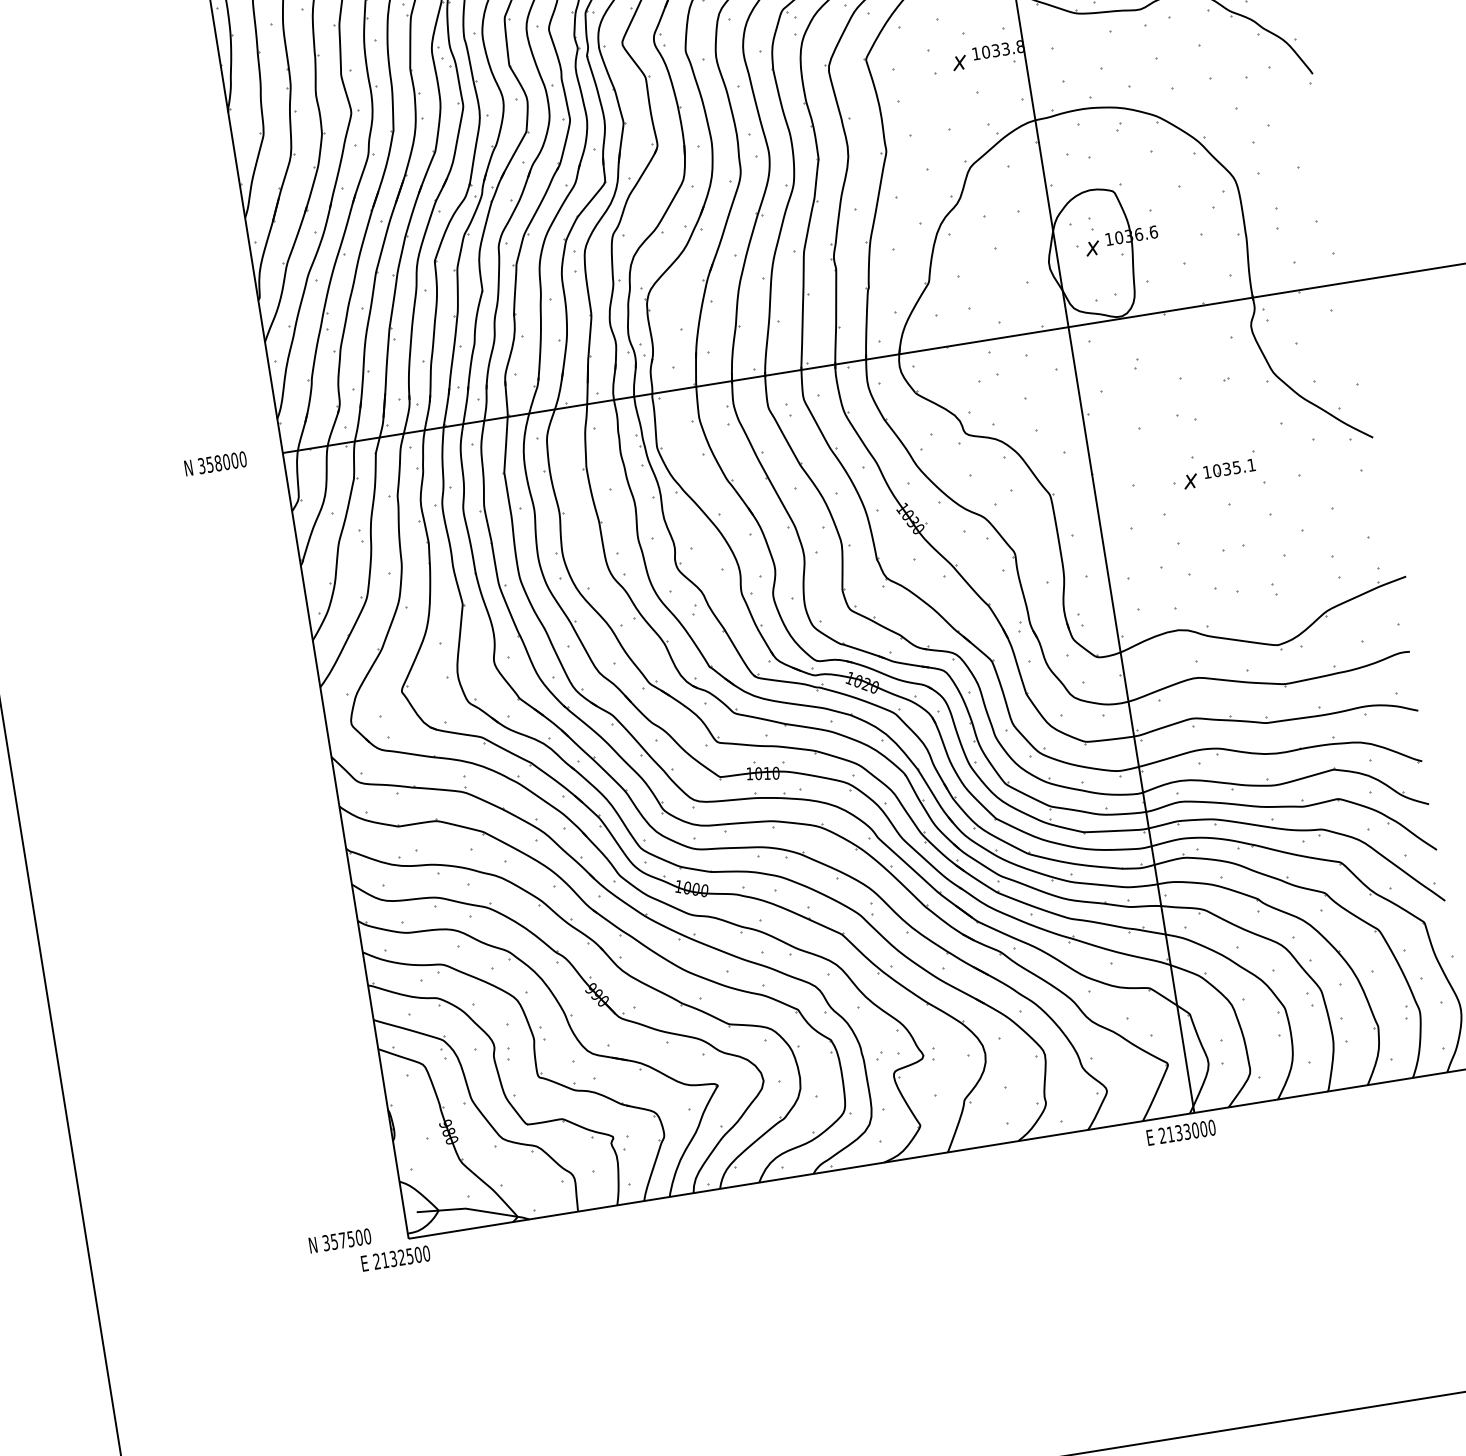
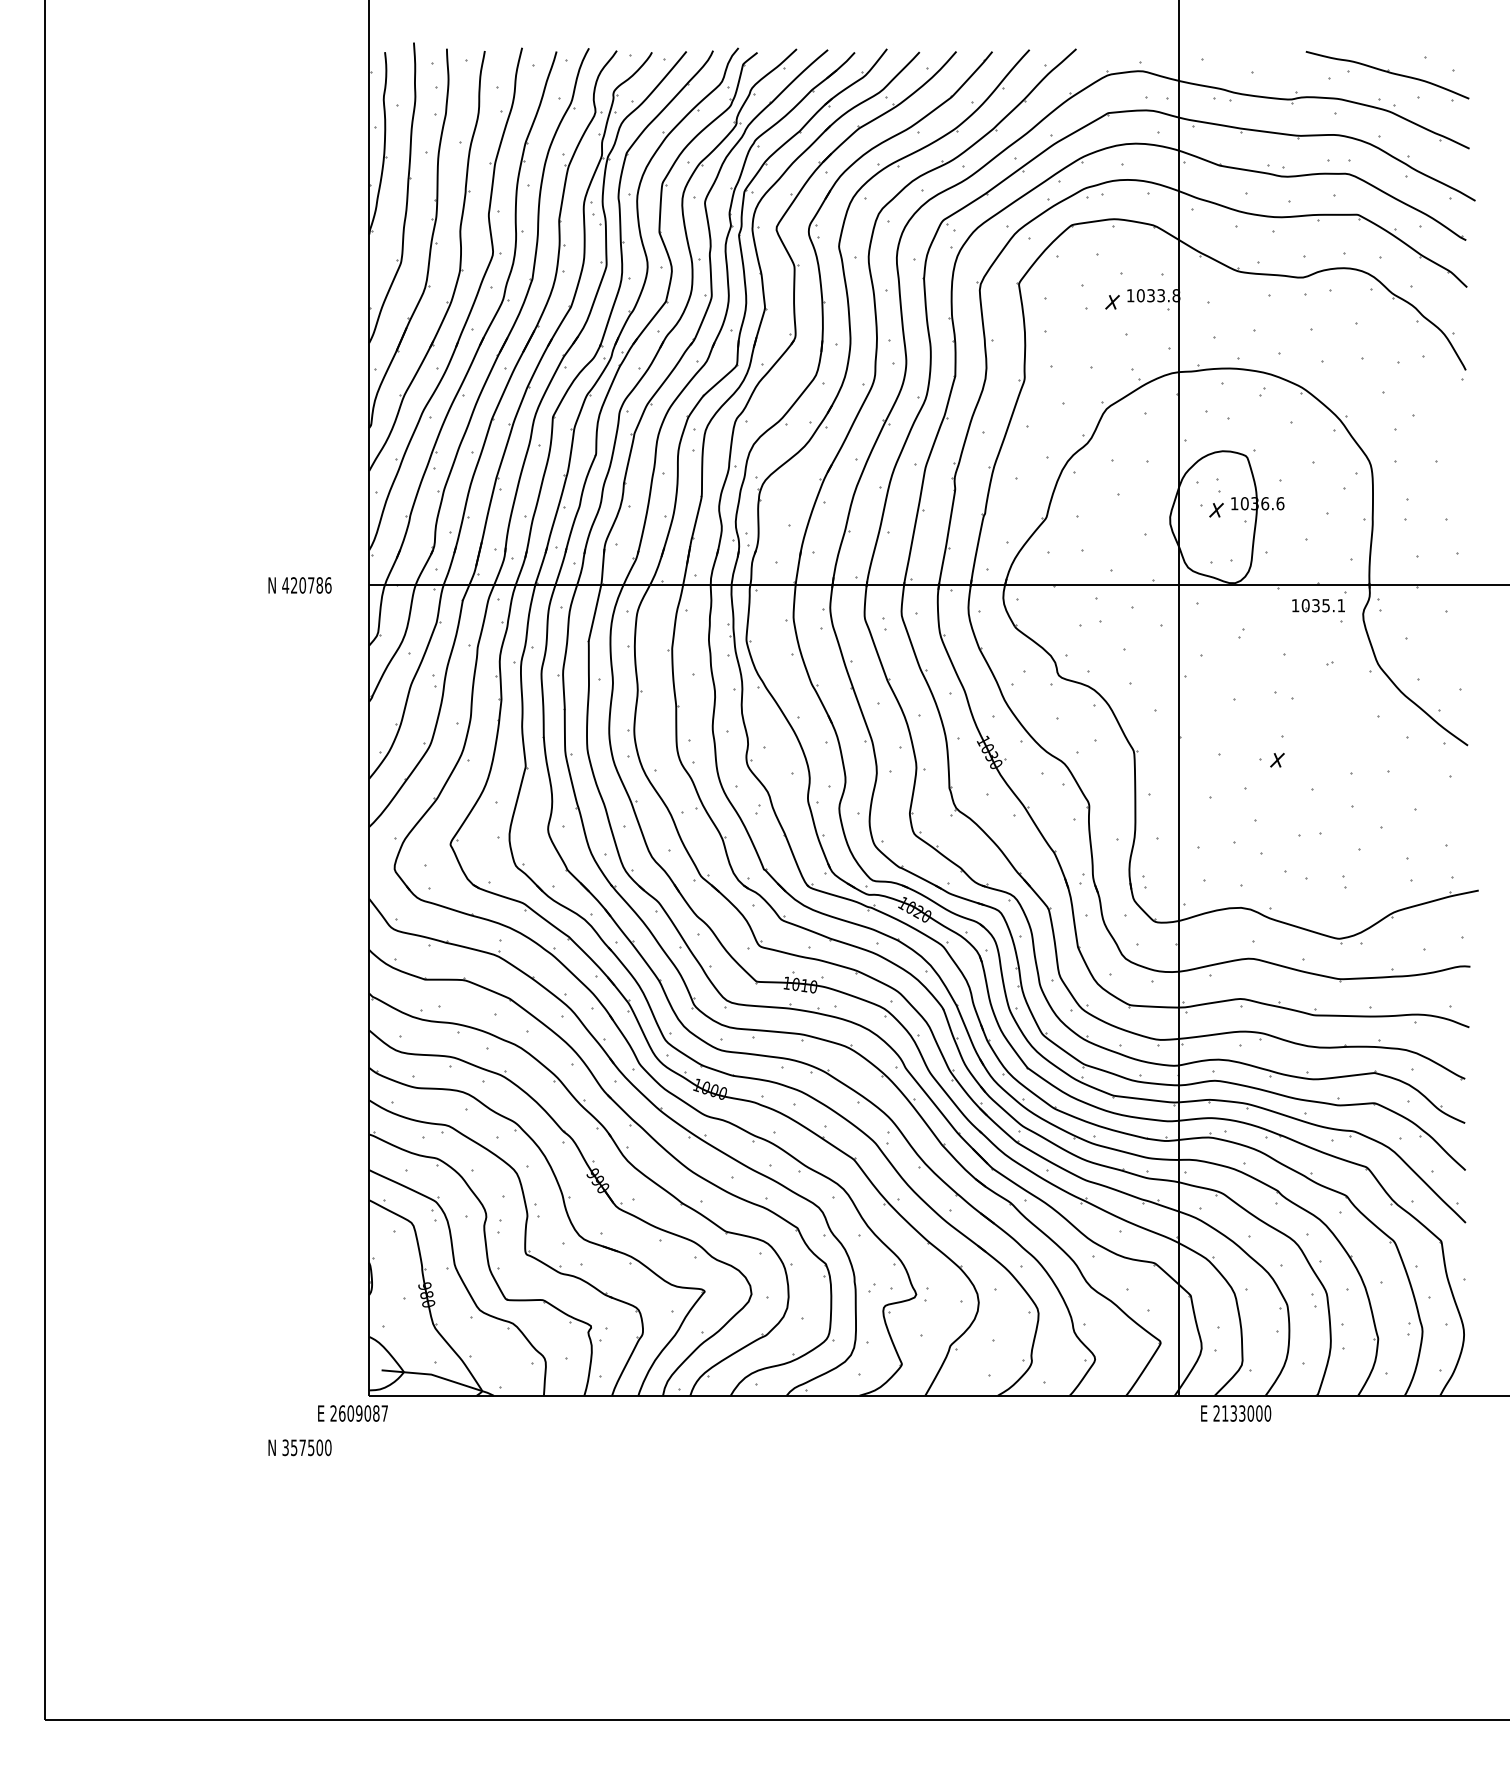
text: (221, 462) -> (306, 585), 358000 -> 420786
part: (1229, 464) -> (1319, 601), moved
text: (1181, 1132) -> (1236, 1413), moved
text: (339, 1240) -> (299, 1447), moved
text: (405, 1256) -> (363, 1413), 2132500 -> 2609087

